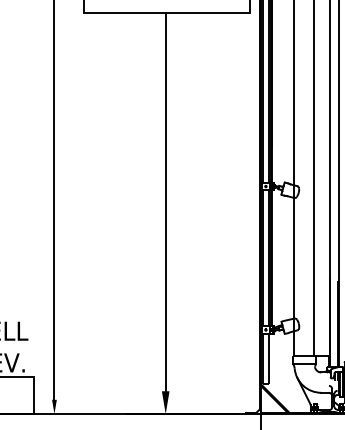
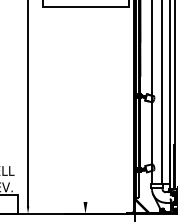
line: (165, 200) -> (85, 103), removed

